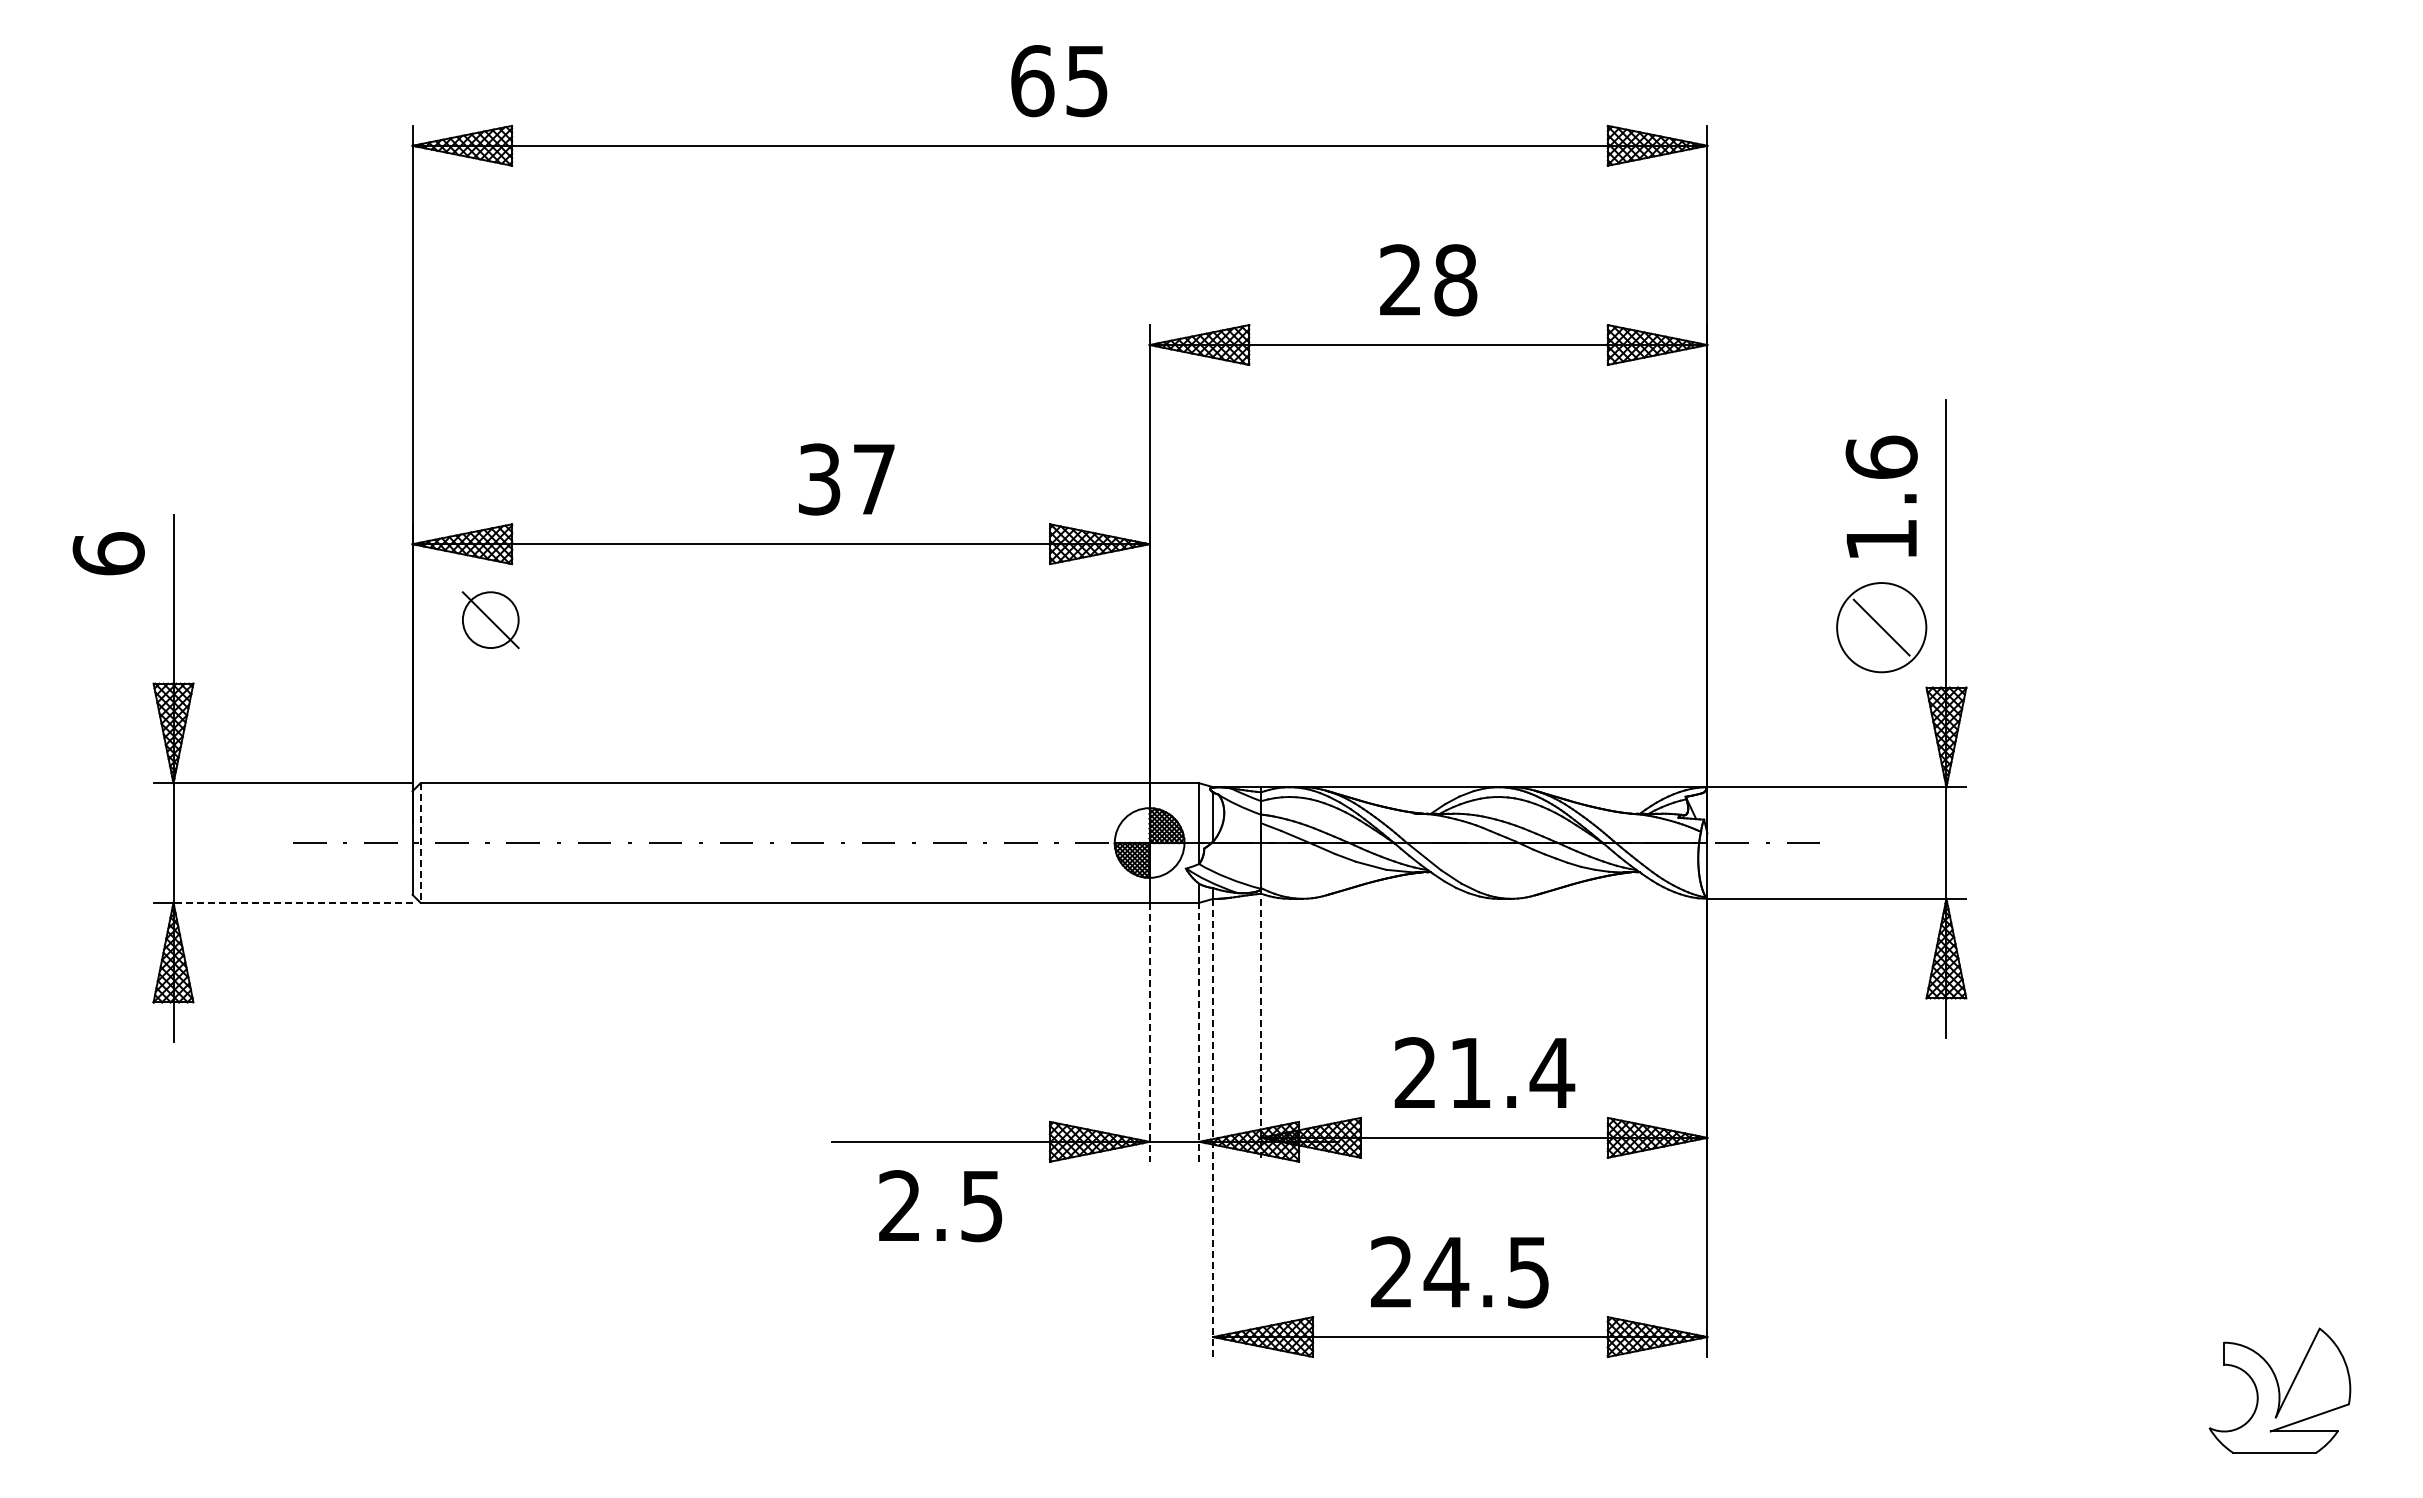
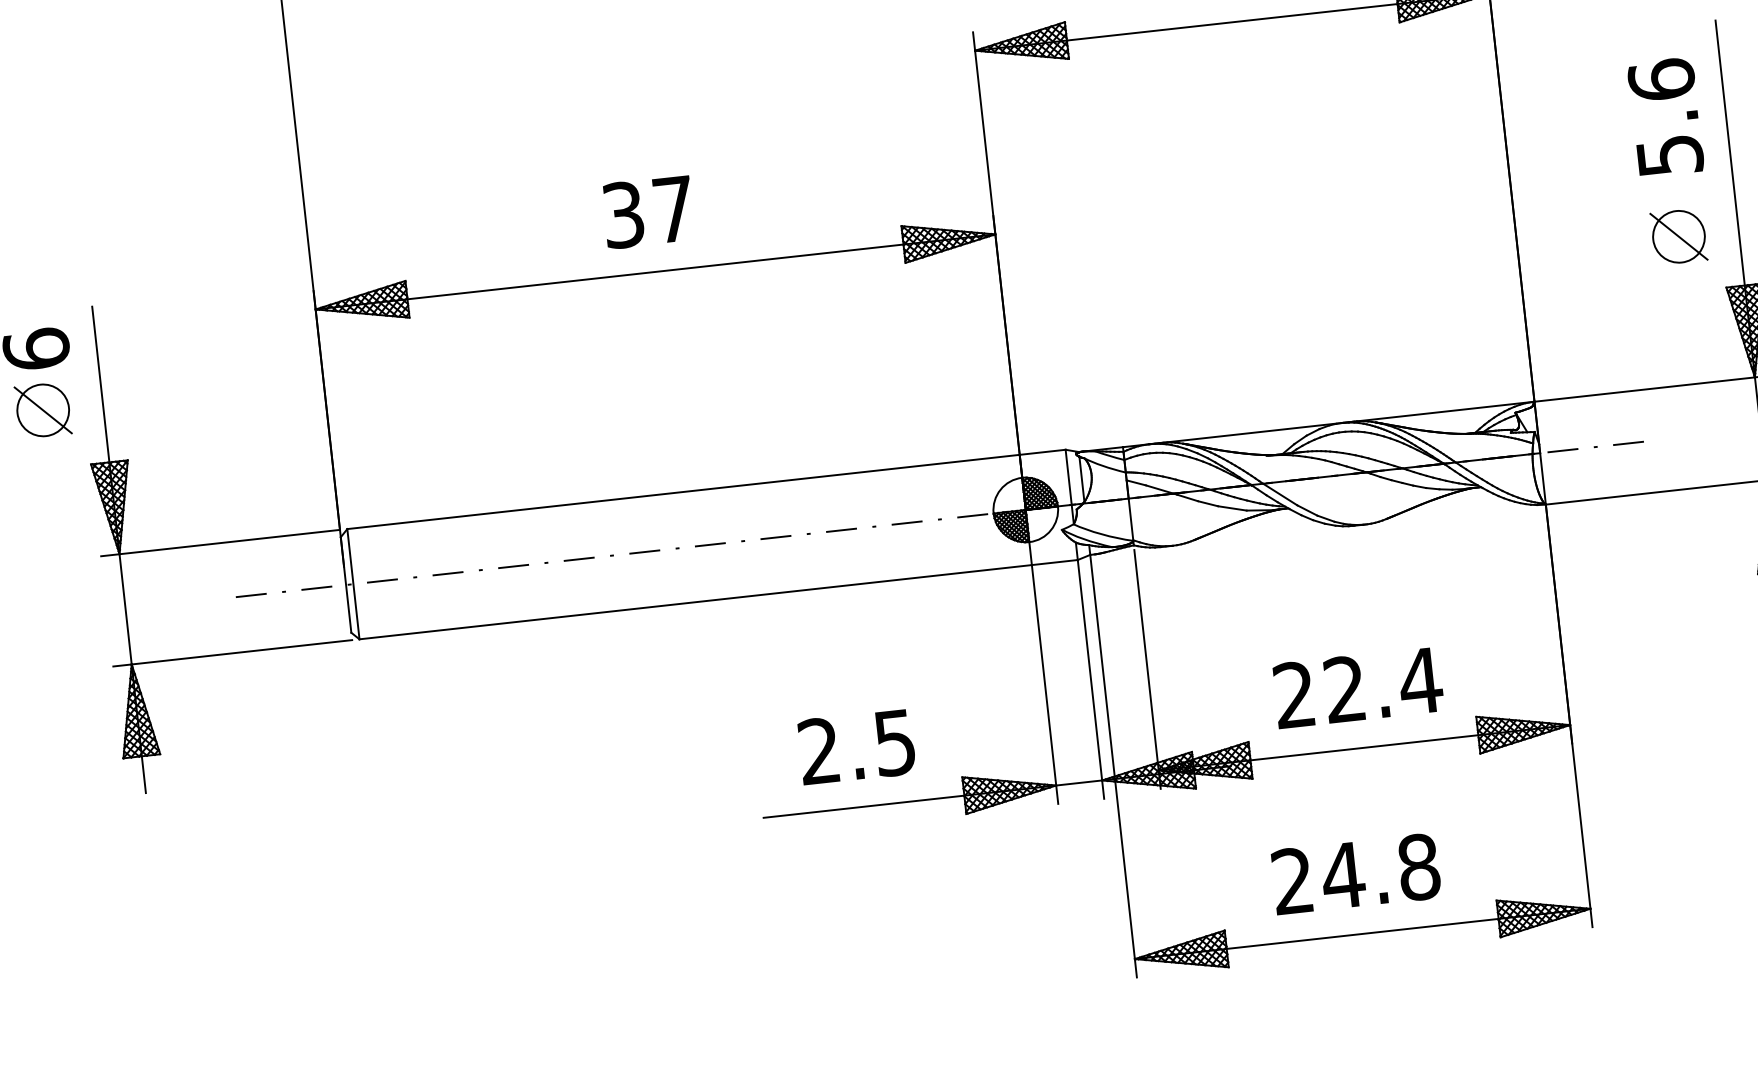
text: (846, 479) -> (648, 212), moved
text: (1881, 539) -> (1669, 155), 1.6 -> 5.6
part: (490, 620) -> (43, 410), moved
circle: (1881, 627) -> (1678, 236), size x0.62
line: (420, 843) -> (353, 584), dashed -> solid
line: (293, 902) -> (242, 651), dashed -> solid
line: (1261, 1028) -> (1147, 669), dashed -> solid
line: (1199, 1031) -> (1090, 678), dashed -> solid
line: (1149, 1032) -> (1044, 684), dashed -> solid
text: (1469, 1072) -> (1344, 689), 21.4 -> 22.4
line: (1213, 1128) -> (1113, 766), dashed -> solid
text: (940, 1206) -> (856, 747), moved
text: (1528, 1272) -> (1418, 867), 24.5 -> 24.8

